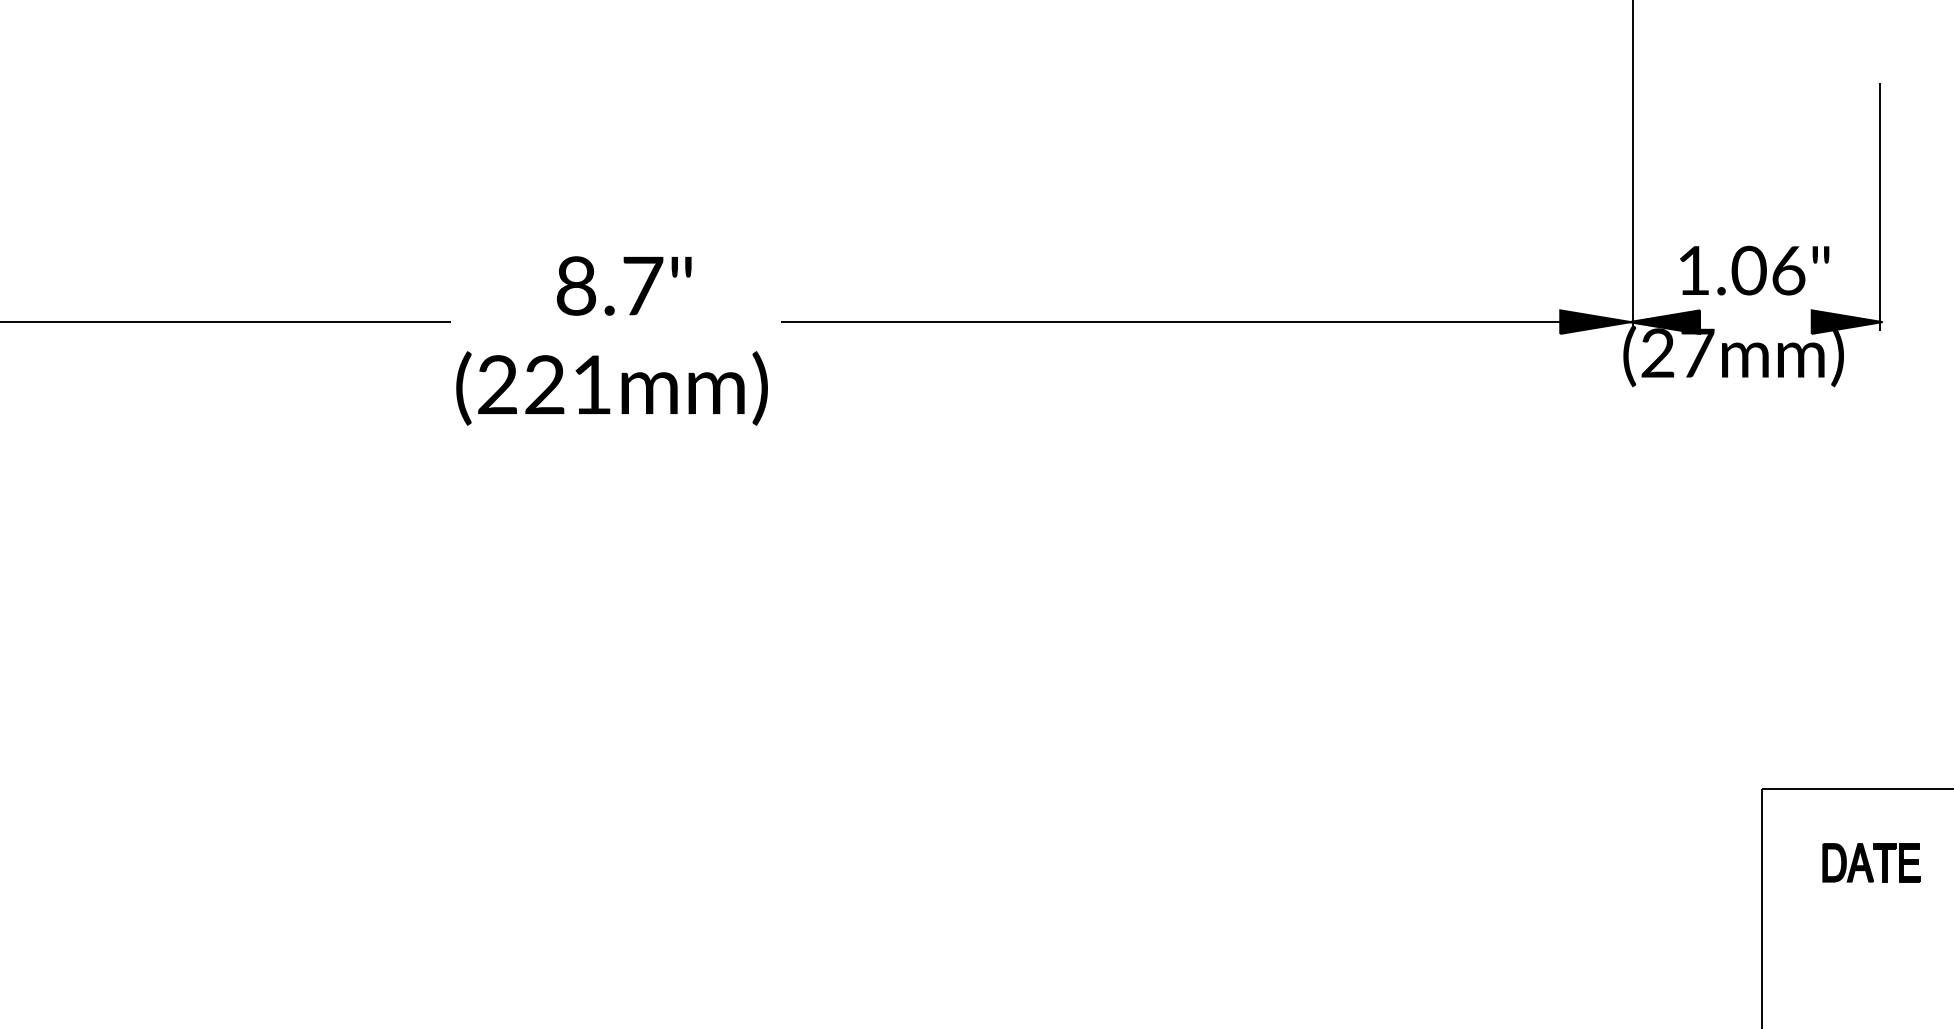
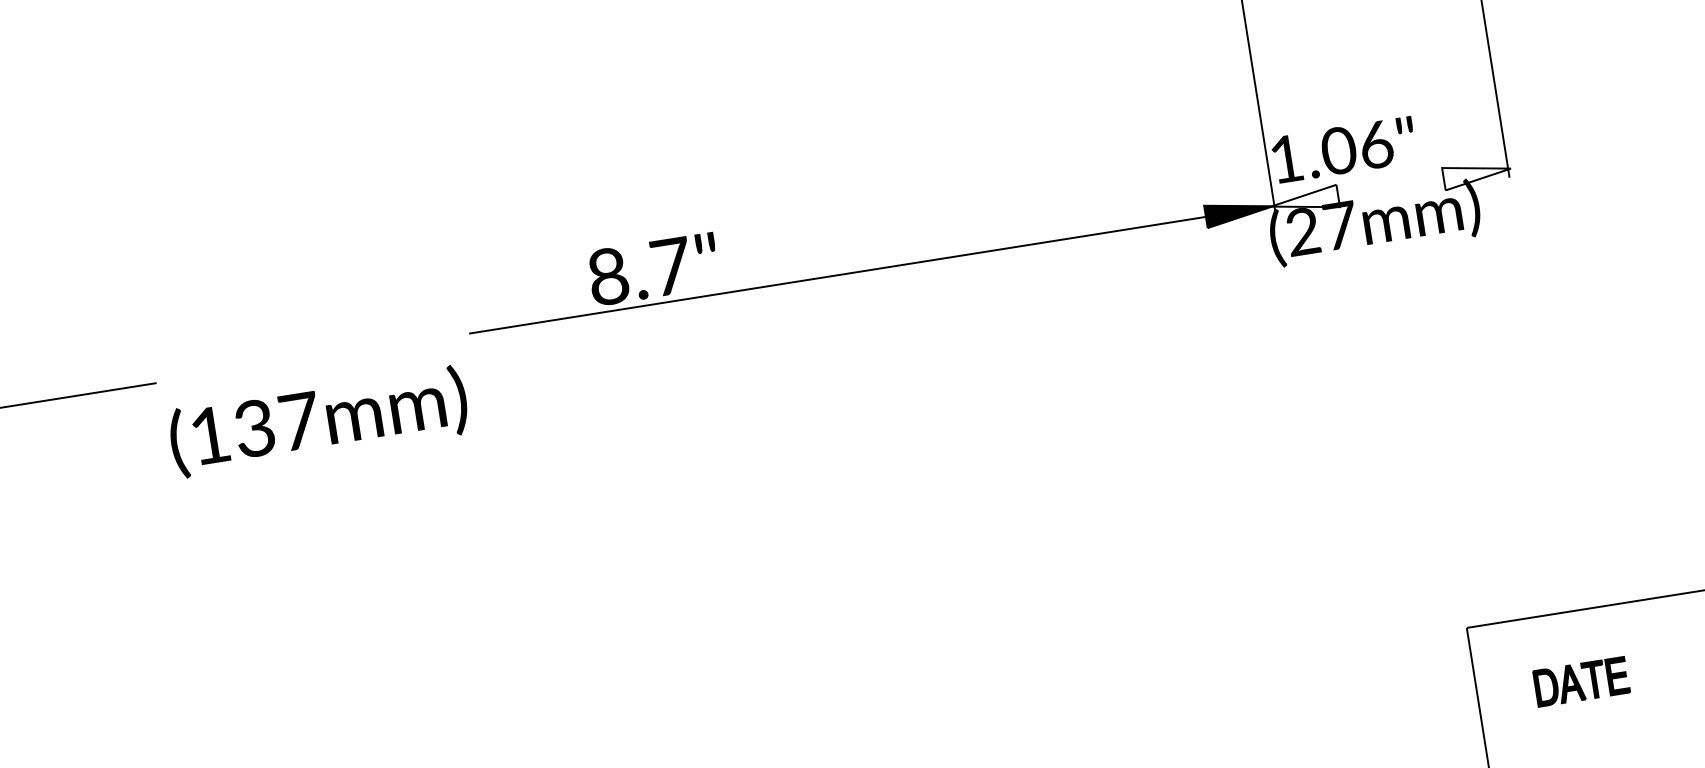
text: (1754, 270) -> (1343, 149), moved
text: (623, 285) -> (652, 269), moved
fill: (1664, 321) -> (1304, 200), removed
fill: (1846, 321) -> (1476, 173), removed
text: (545, 384) -> (255, 427), (221mm) -> (137mm)

